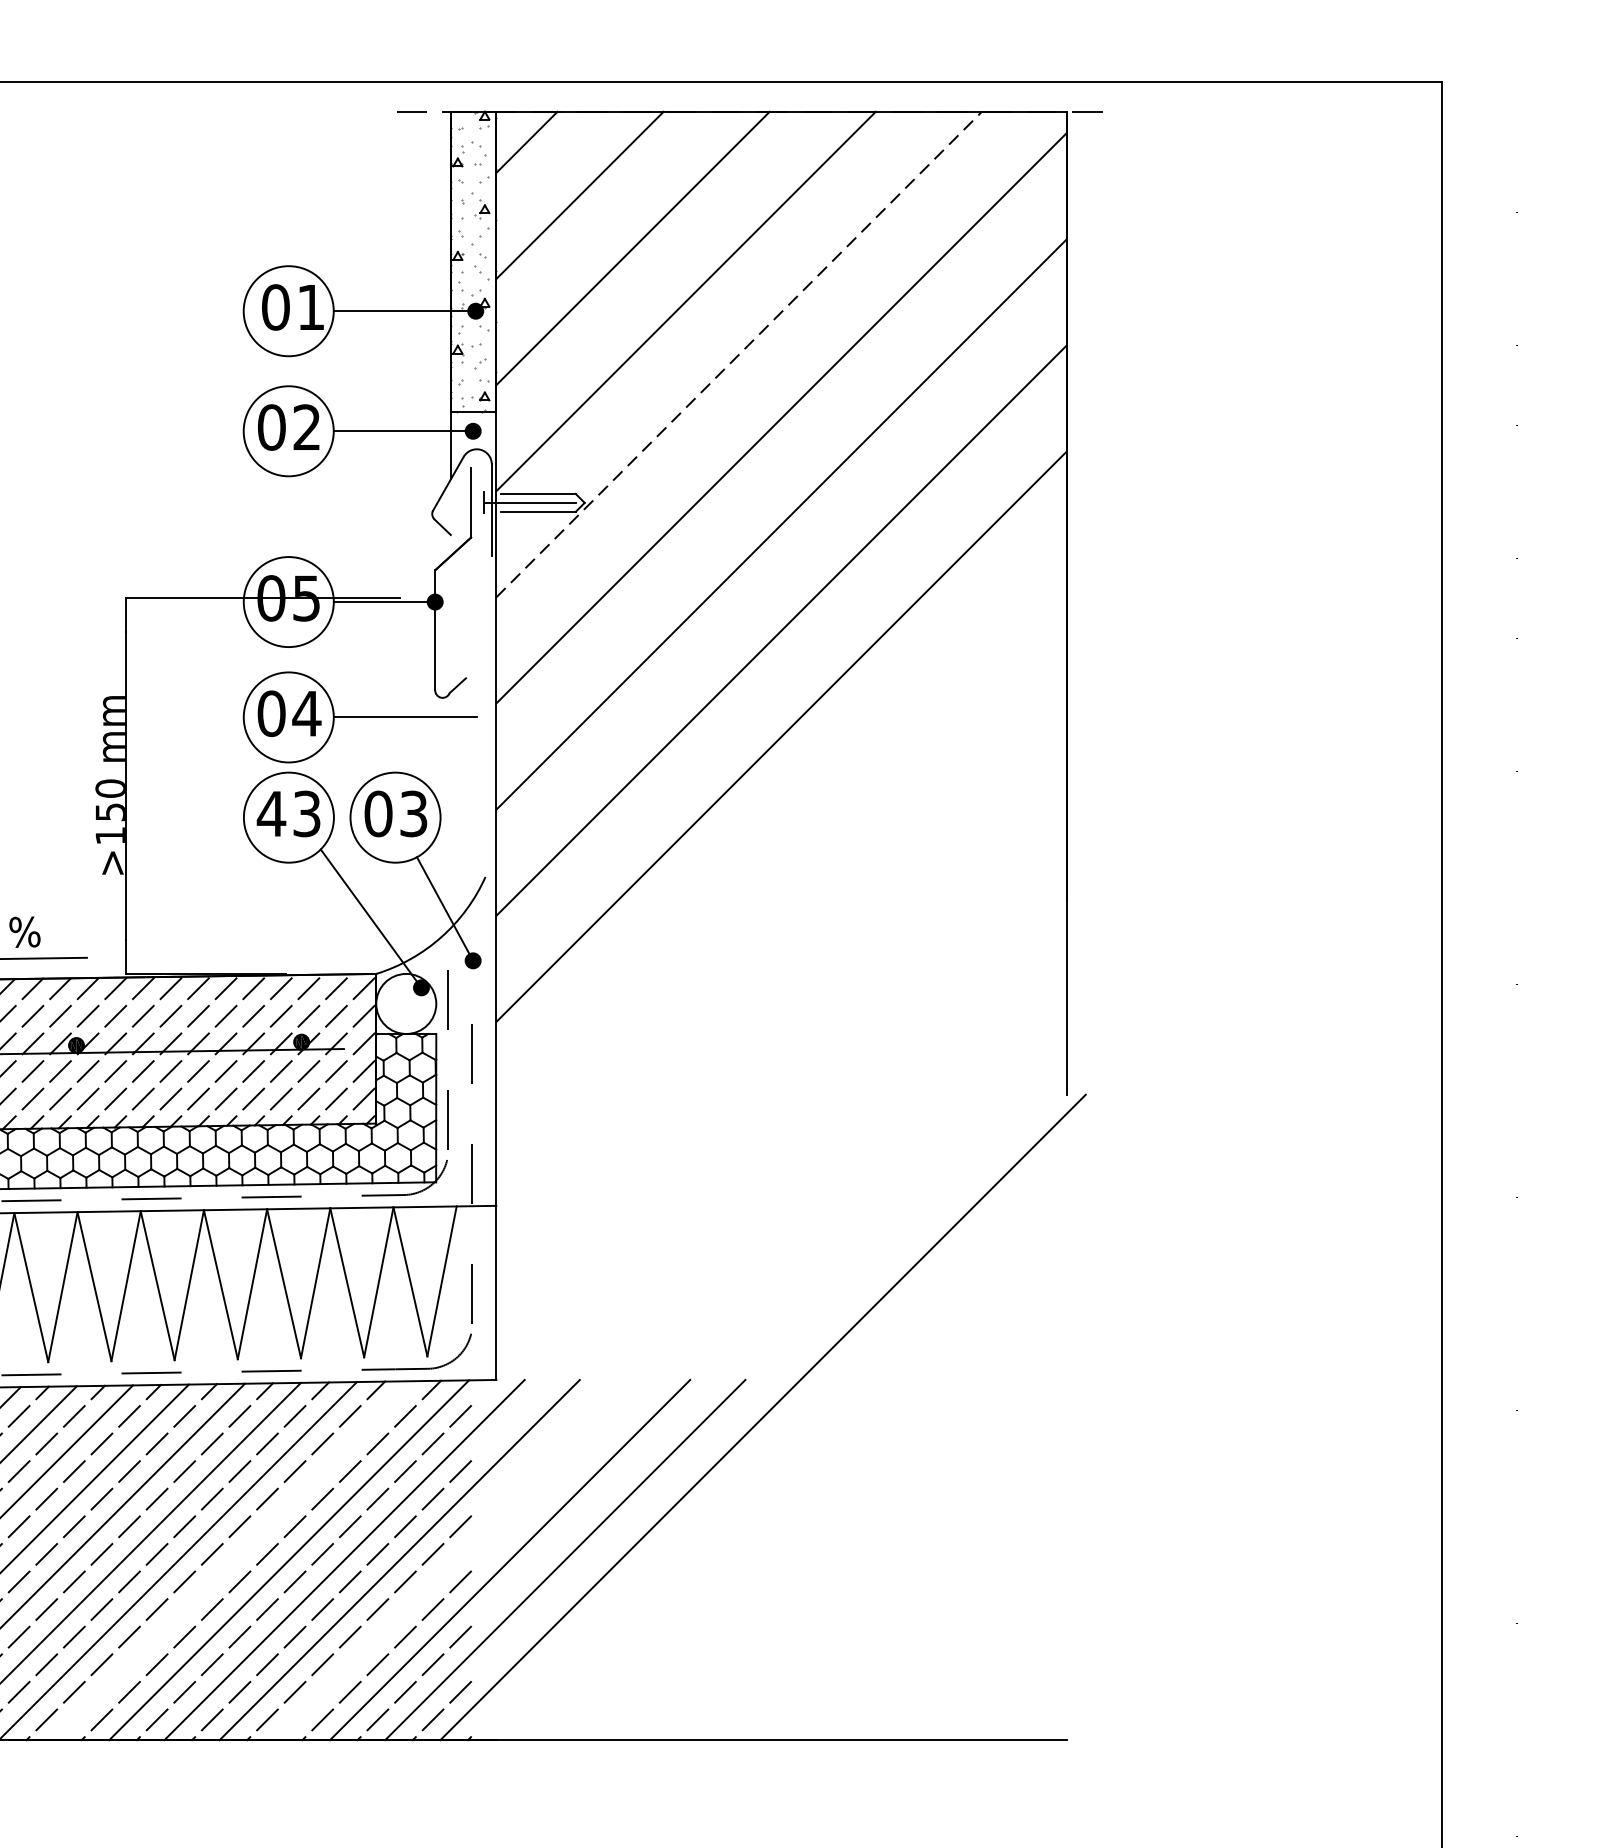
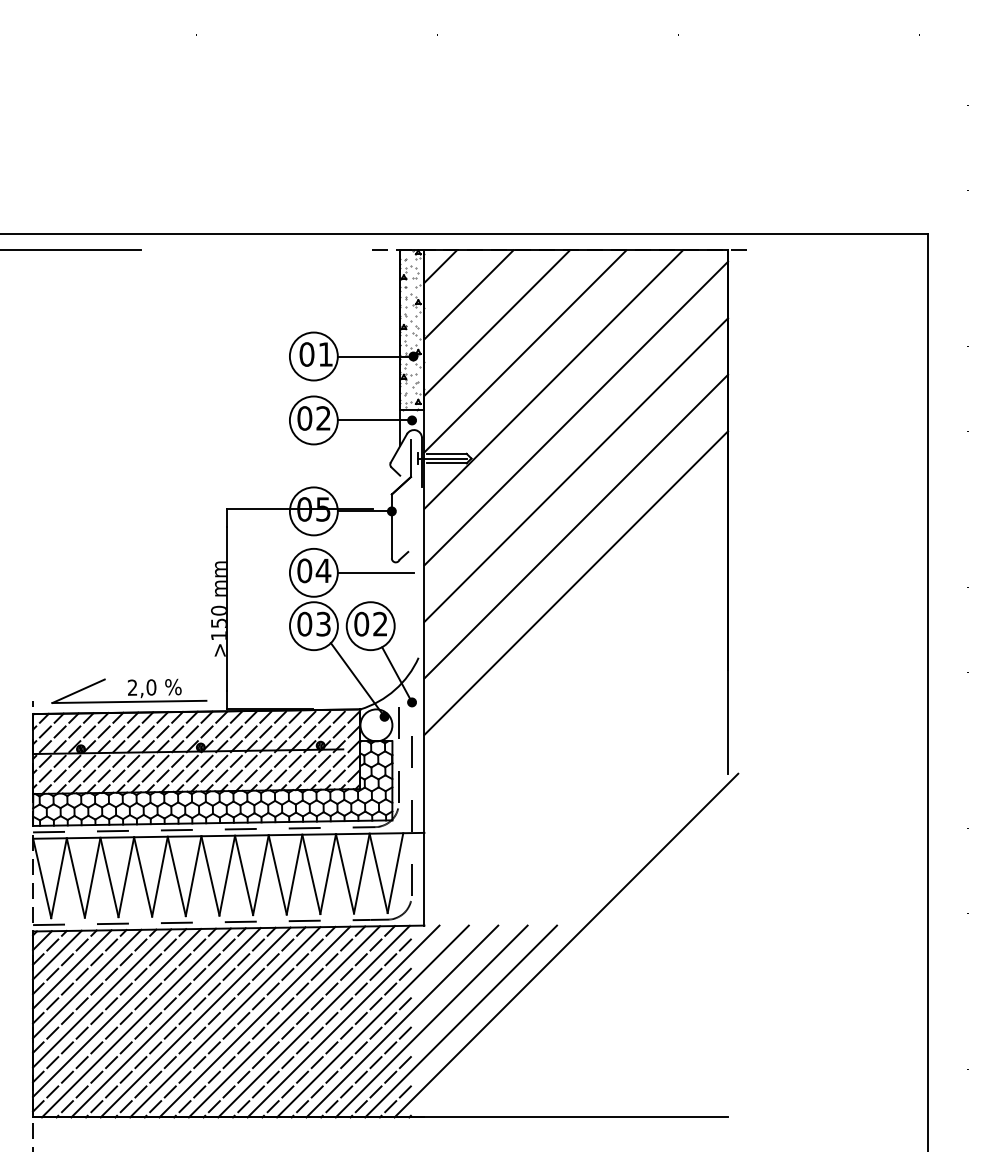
line: (738, 354) -> (553, 379), dashed -> solid
text: (271, 812) -> (304, 623), 43 -> 03
text: (413, 814) -> (380, 624), 03 -> 02
line: (233, 1560) -> (284, 1021), added
line: (455, 1560) -> (402, 1021), added

